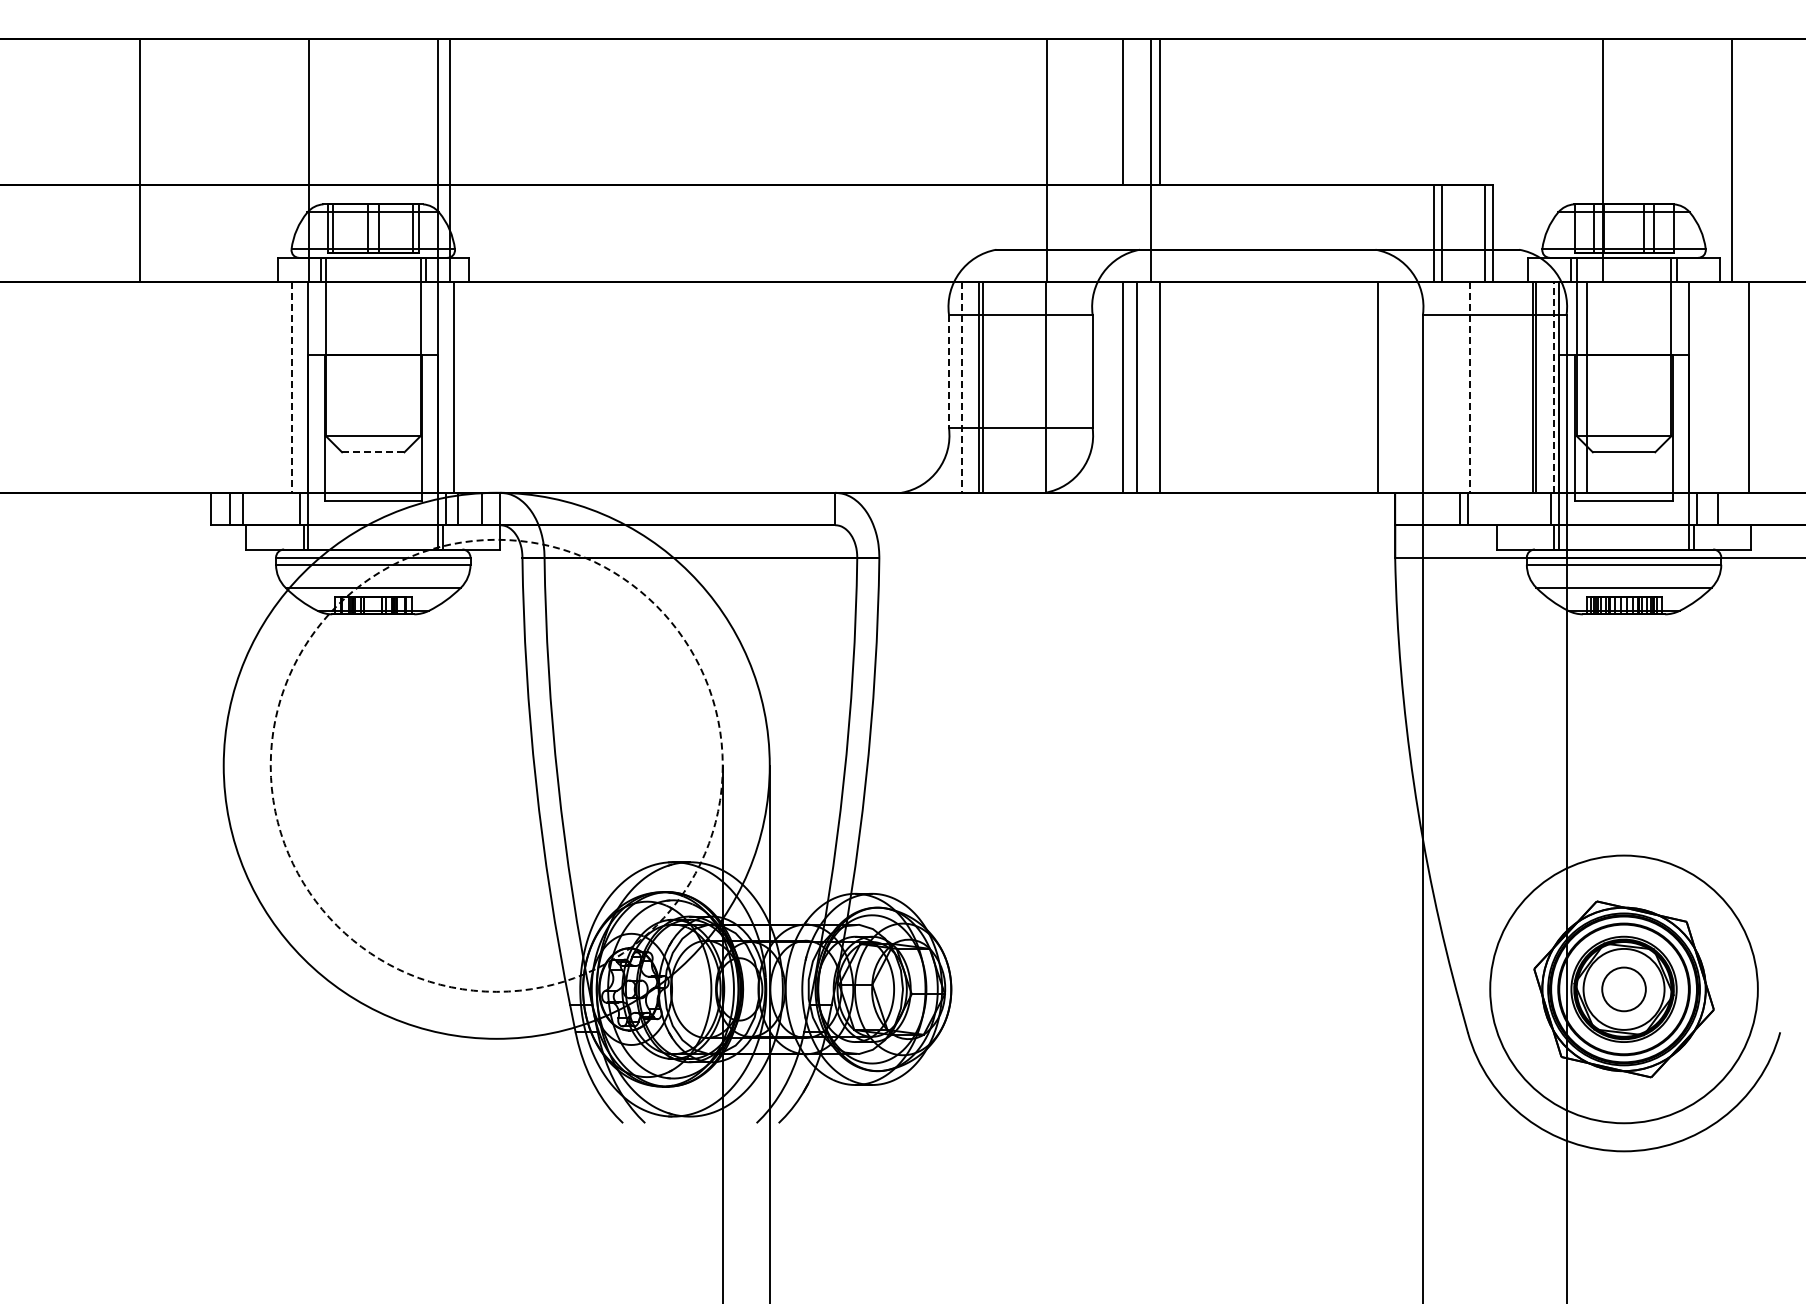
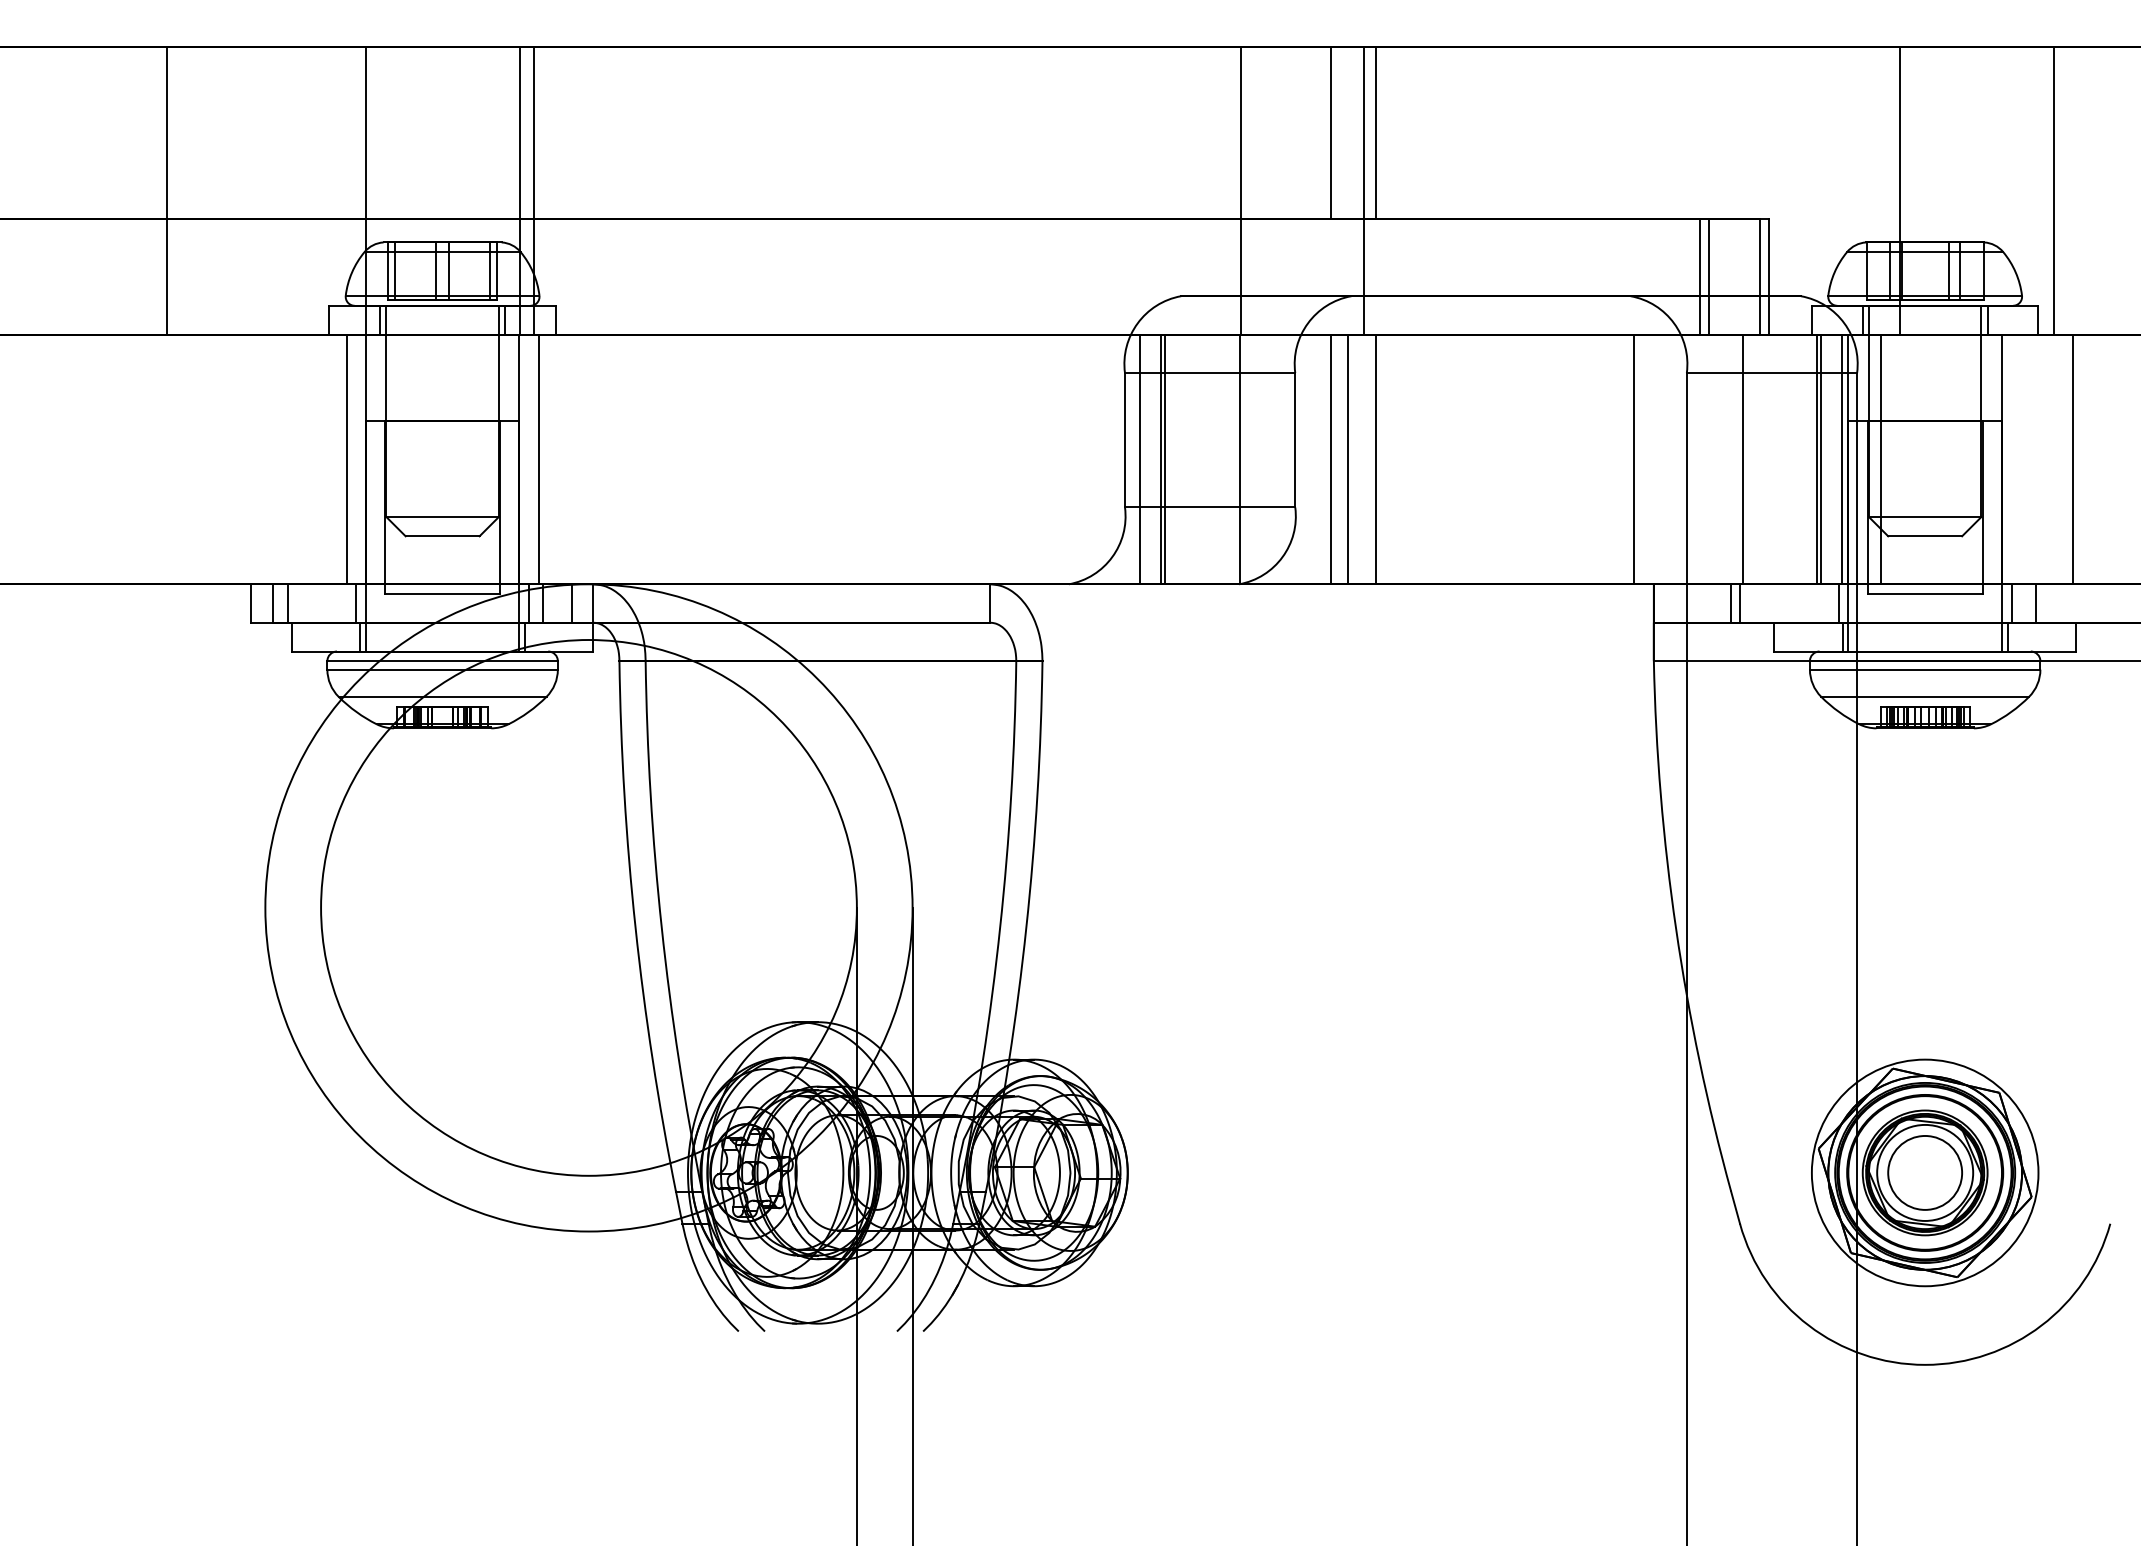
line: (948, 371) -> (1124, 440), dashed -> solid
line: (1553, 386) -> (1841, 458), dashed -> solid
line: (292, 387) -> (346, 459), dashed -> solid
line: (961, 387) -> (1139, 459), dashed -> solid
line: (1469, 387) -> (1741, 459), dashed -> solid
line: (373, 452) -> (442, 536), dashed -> solid
circle: (496, 765) -> (588, 907), dashed -> solid
circle: (1623, 989) -> (1924, 1173), size x0.71
circle: (1623, 989) -> (1924, 1173), size x1.43

